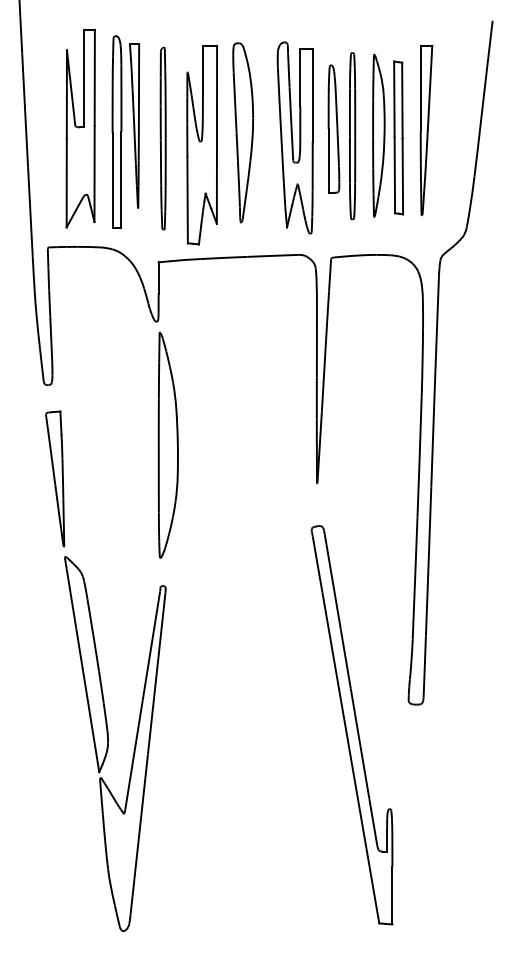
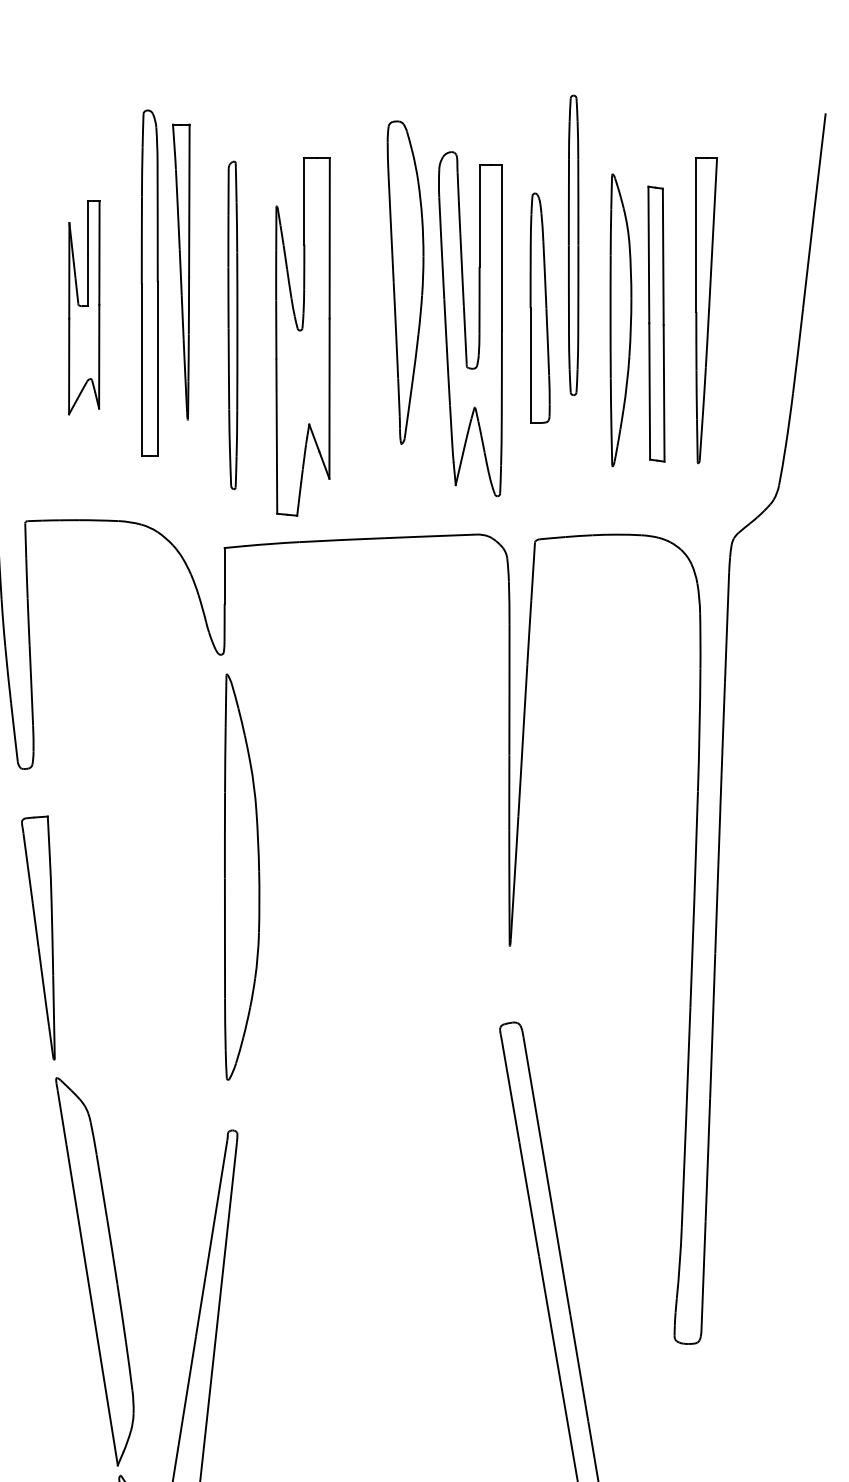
part: (80, 128) -> (84, 307), size x0.6
part: (125, 131) -> (165, 281), moved
part: (242, 132) -> (404, 281), moved
part: (352, 136) -> (573, 245), moved

